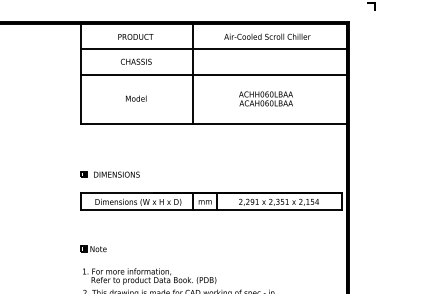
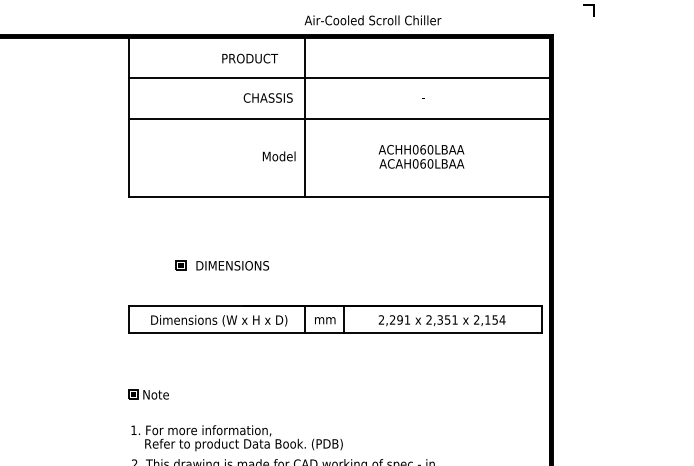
text: (135, 36) -> (249, 57), moved
text: (267, 36) -> (373, 19), moved
text: (135, 61) -> (266, 97), moved
text: (136, 98) -> (279, 156), moved
part: (109, 174) -> (221, 265), moved

